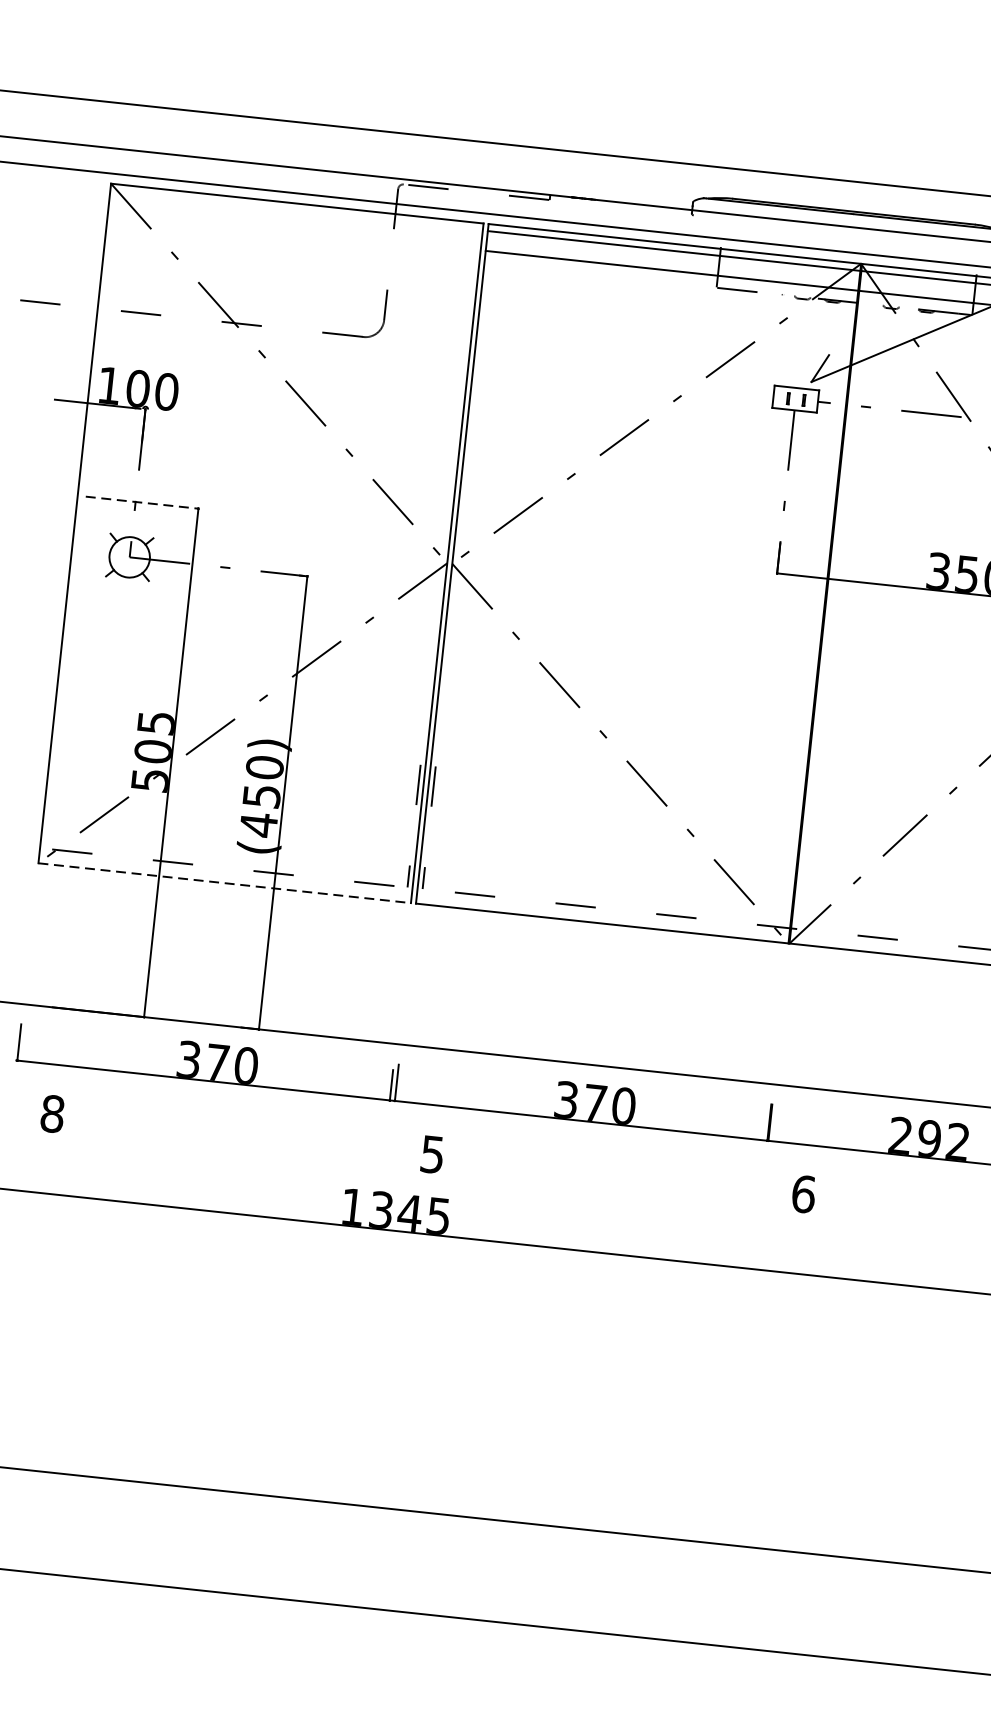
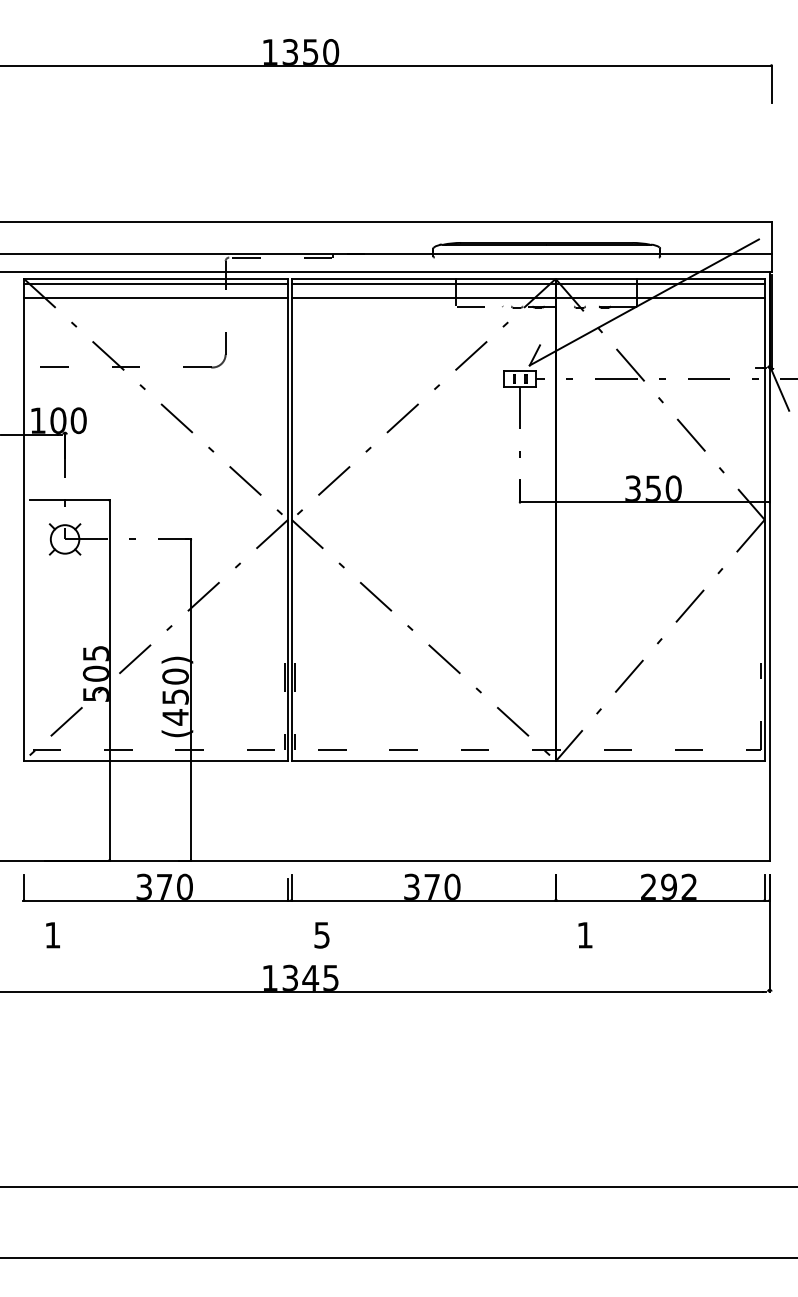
line: (297, 210) -> (156, 283), added
line: (294, 231) -> (156, 298), added
line: (141, 503) -> (69, 500), dashed -> solid
line: (225, 883) -> (156, 760), dashed -> solid
text: (52, 1114) -> (52, 935), 8 -> 1
text: (804, 1194) -> (585, 935), 6 -> 1

